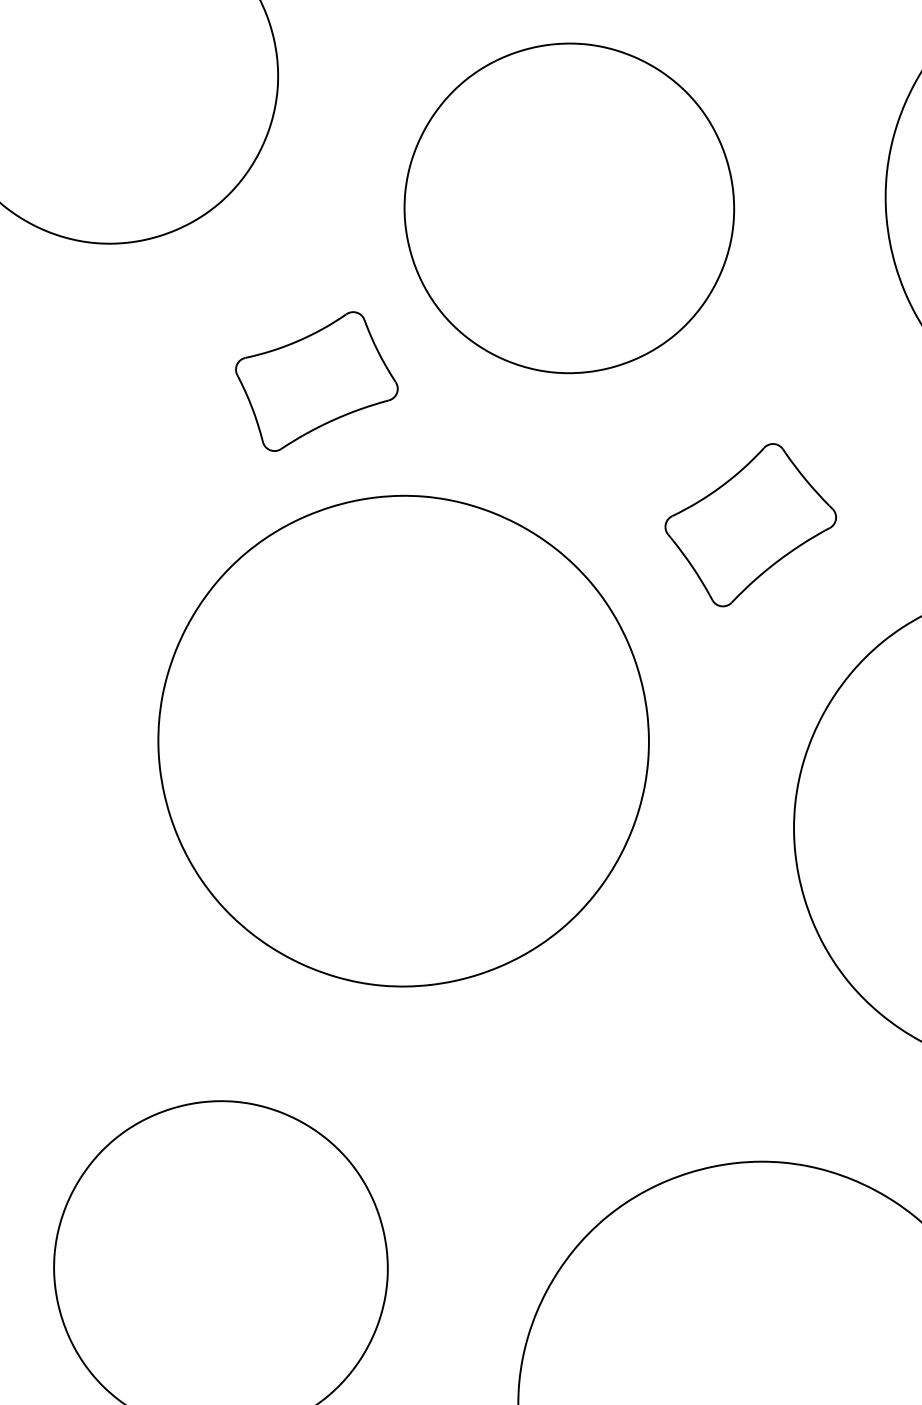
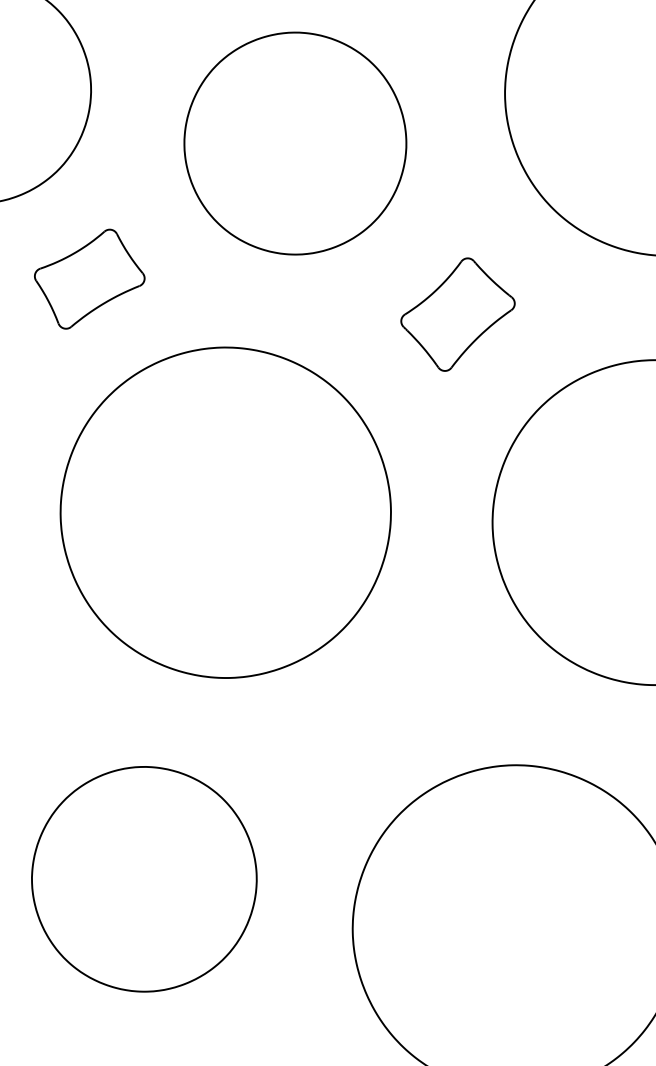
part: (316, 380) -> (89, 278), moved
part: (749, 525) -> (457, 314), moved

